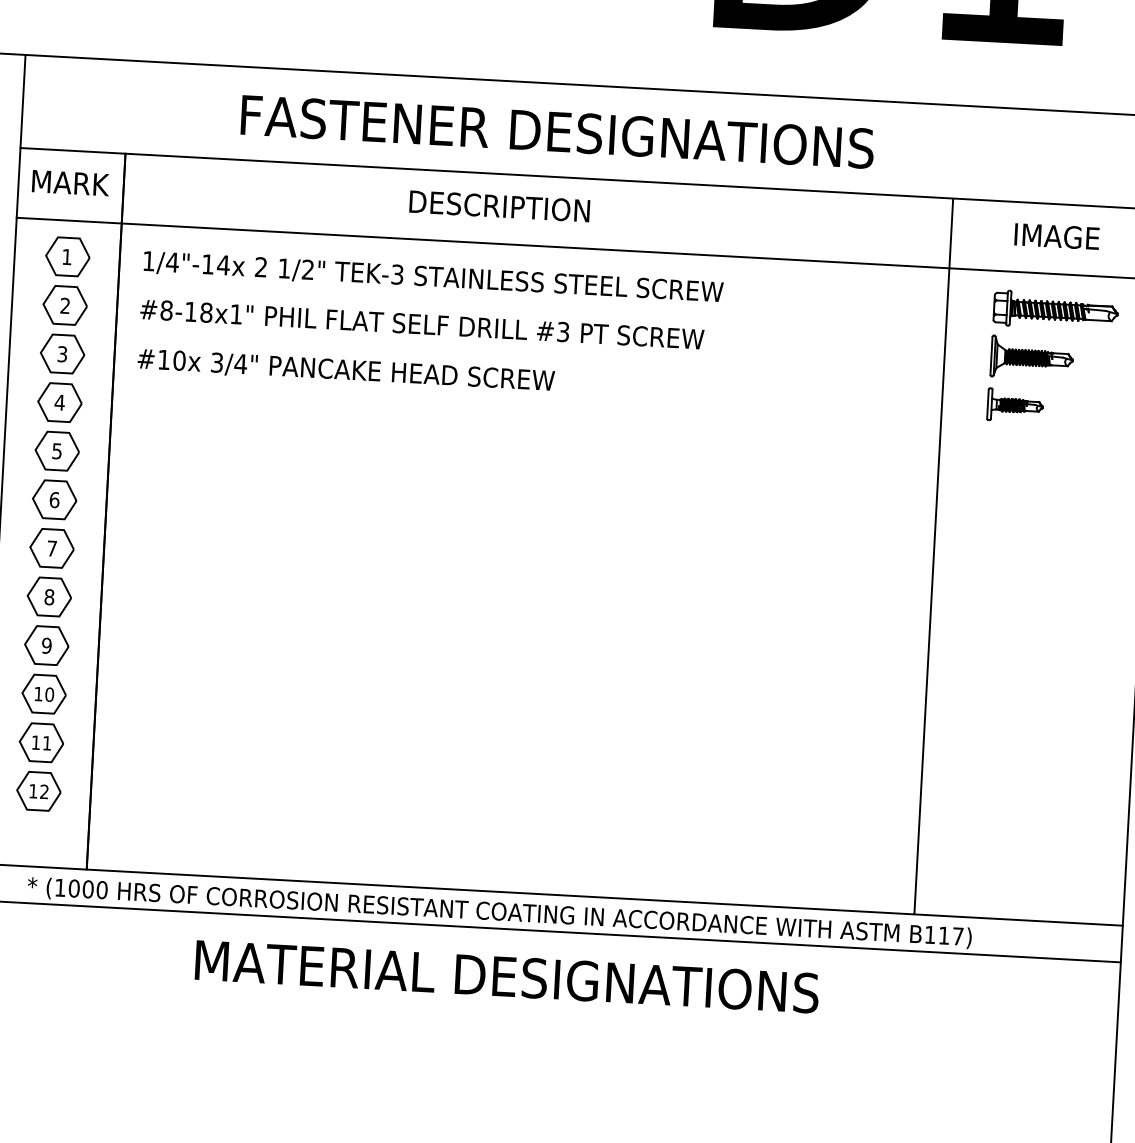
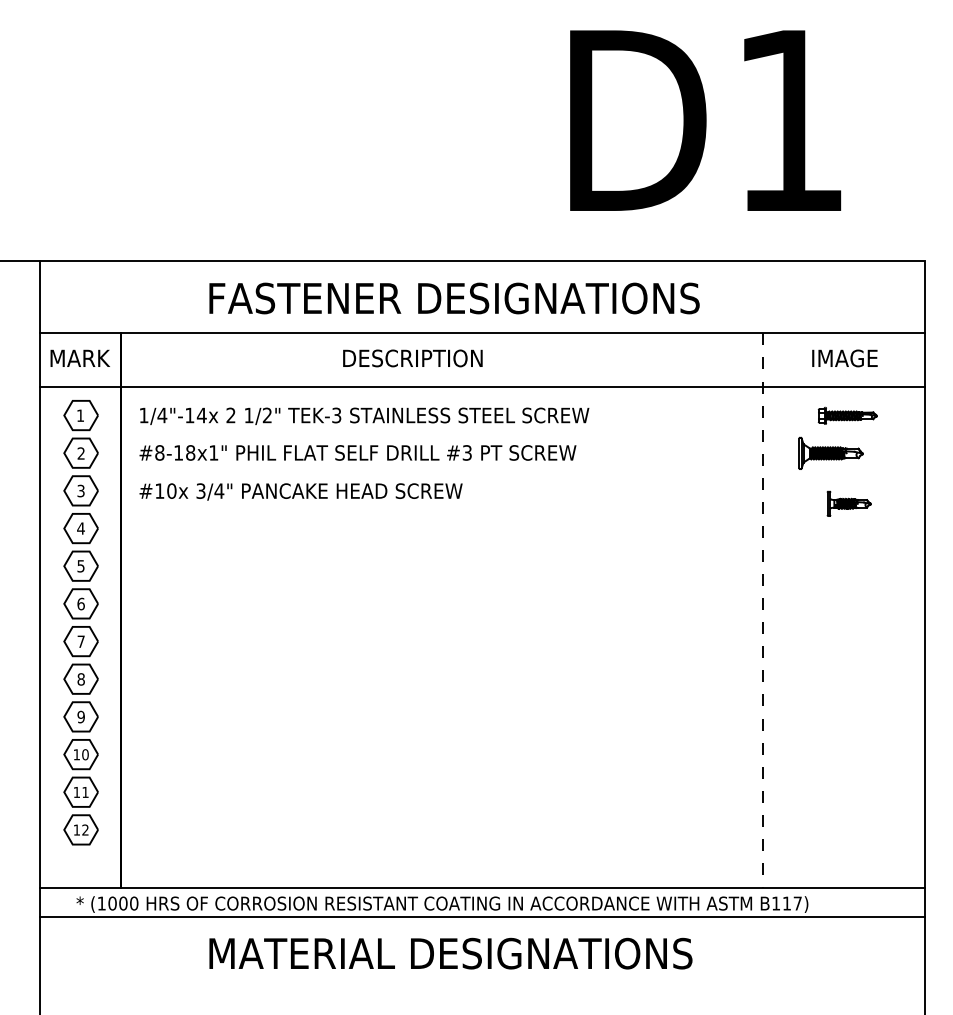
part: (1056, 310) -> (847, 415), size x0.6
part: (1015, 405) -> (848, 503), moved
line: (934, 557) -> (763, 611), solid -> dashed

